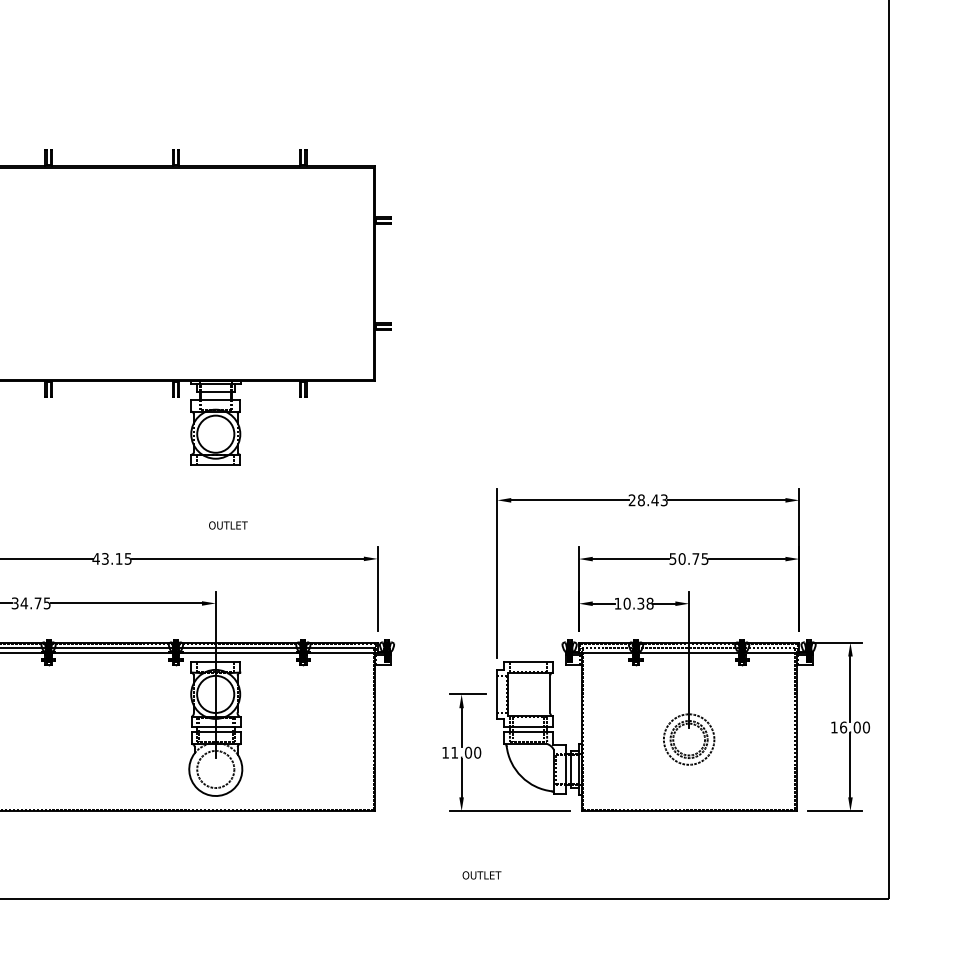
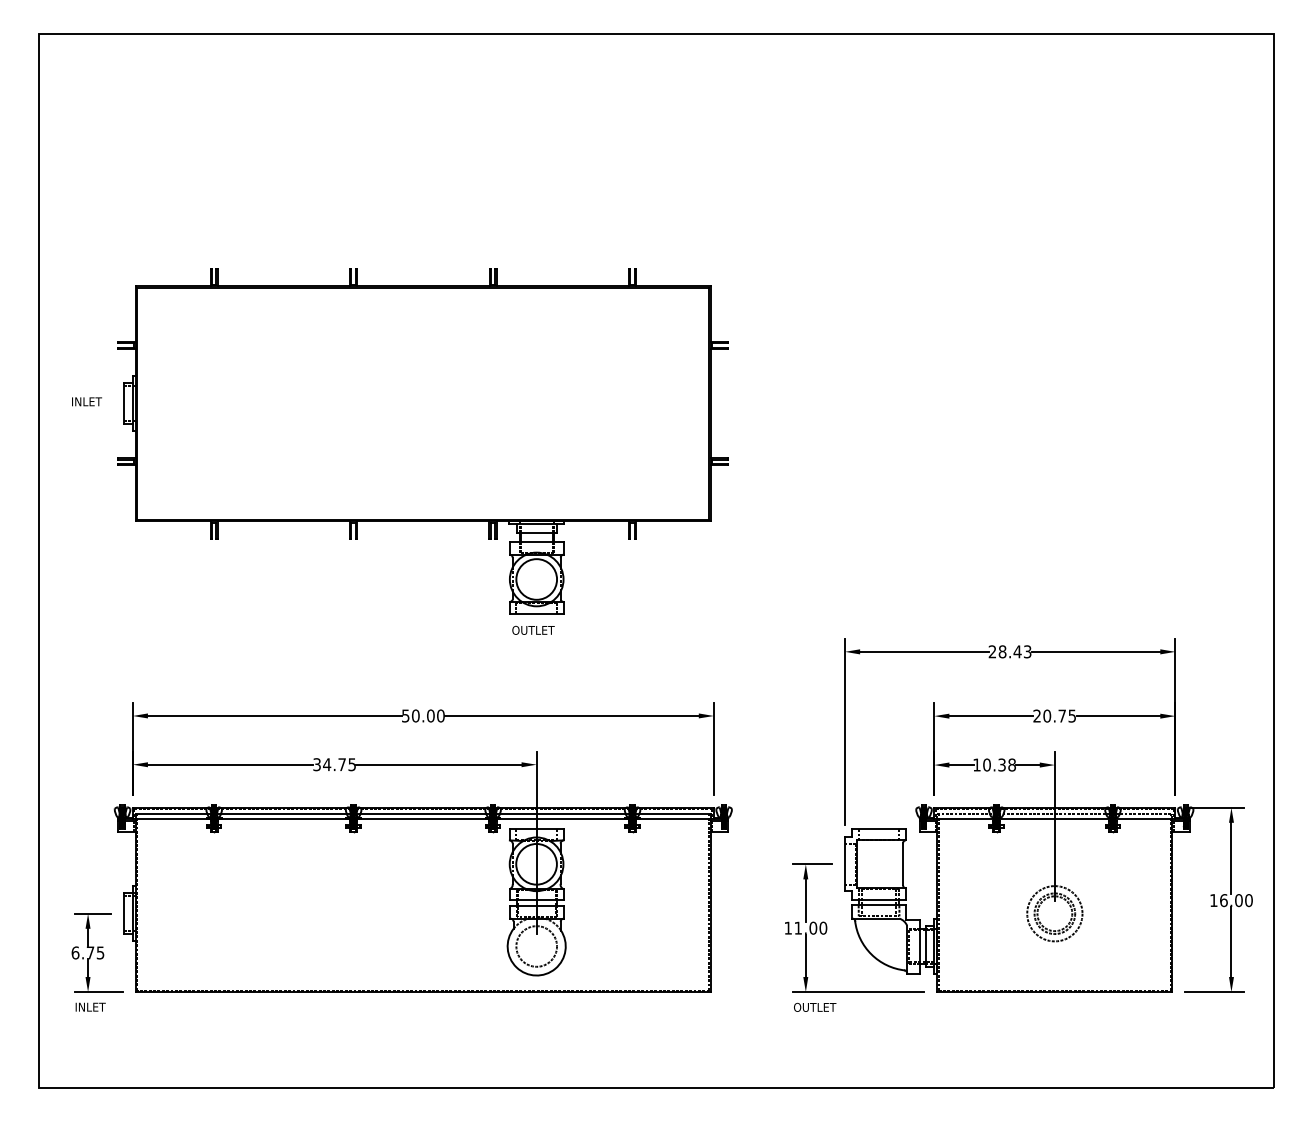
text: (228, 524) -> (533, 629), moved
text: (111, 558) -> (422, 715), 43.15 -> 50.00
text: (672, 558) -> (1036, 715), 50.75 -> 20.75
text: (482, 874) -> (815, 1006), moved

